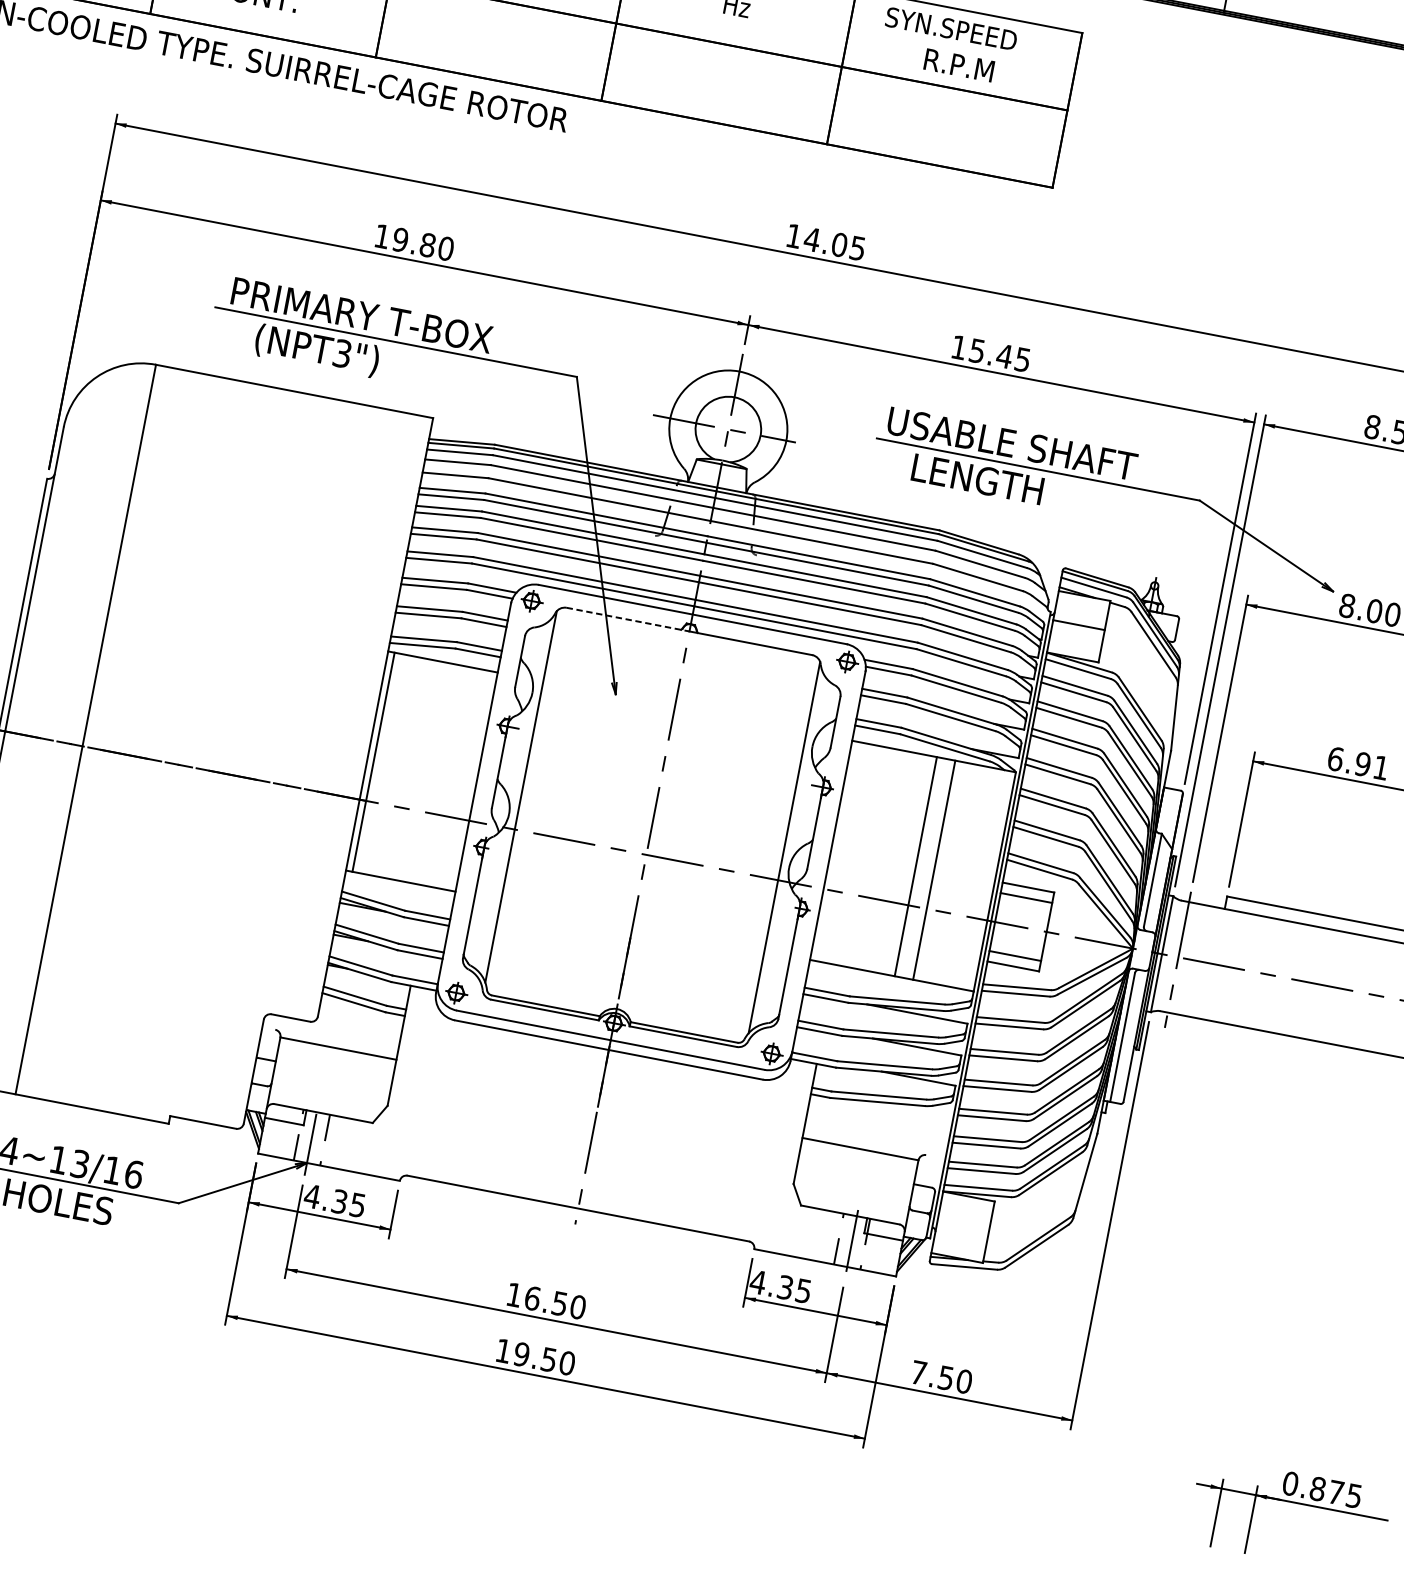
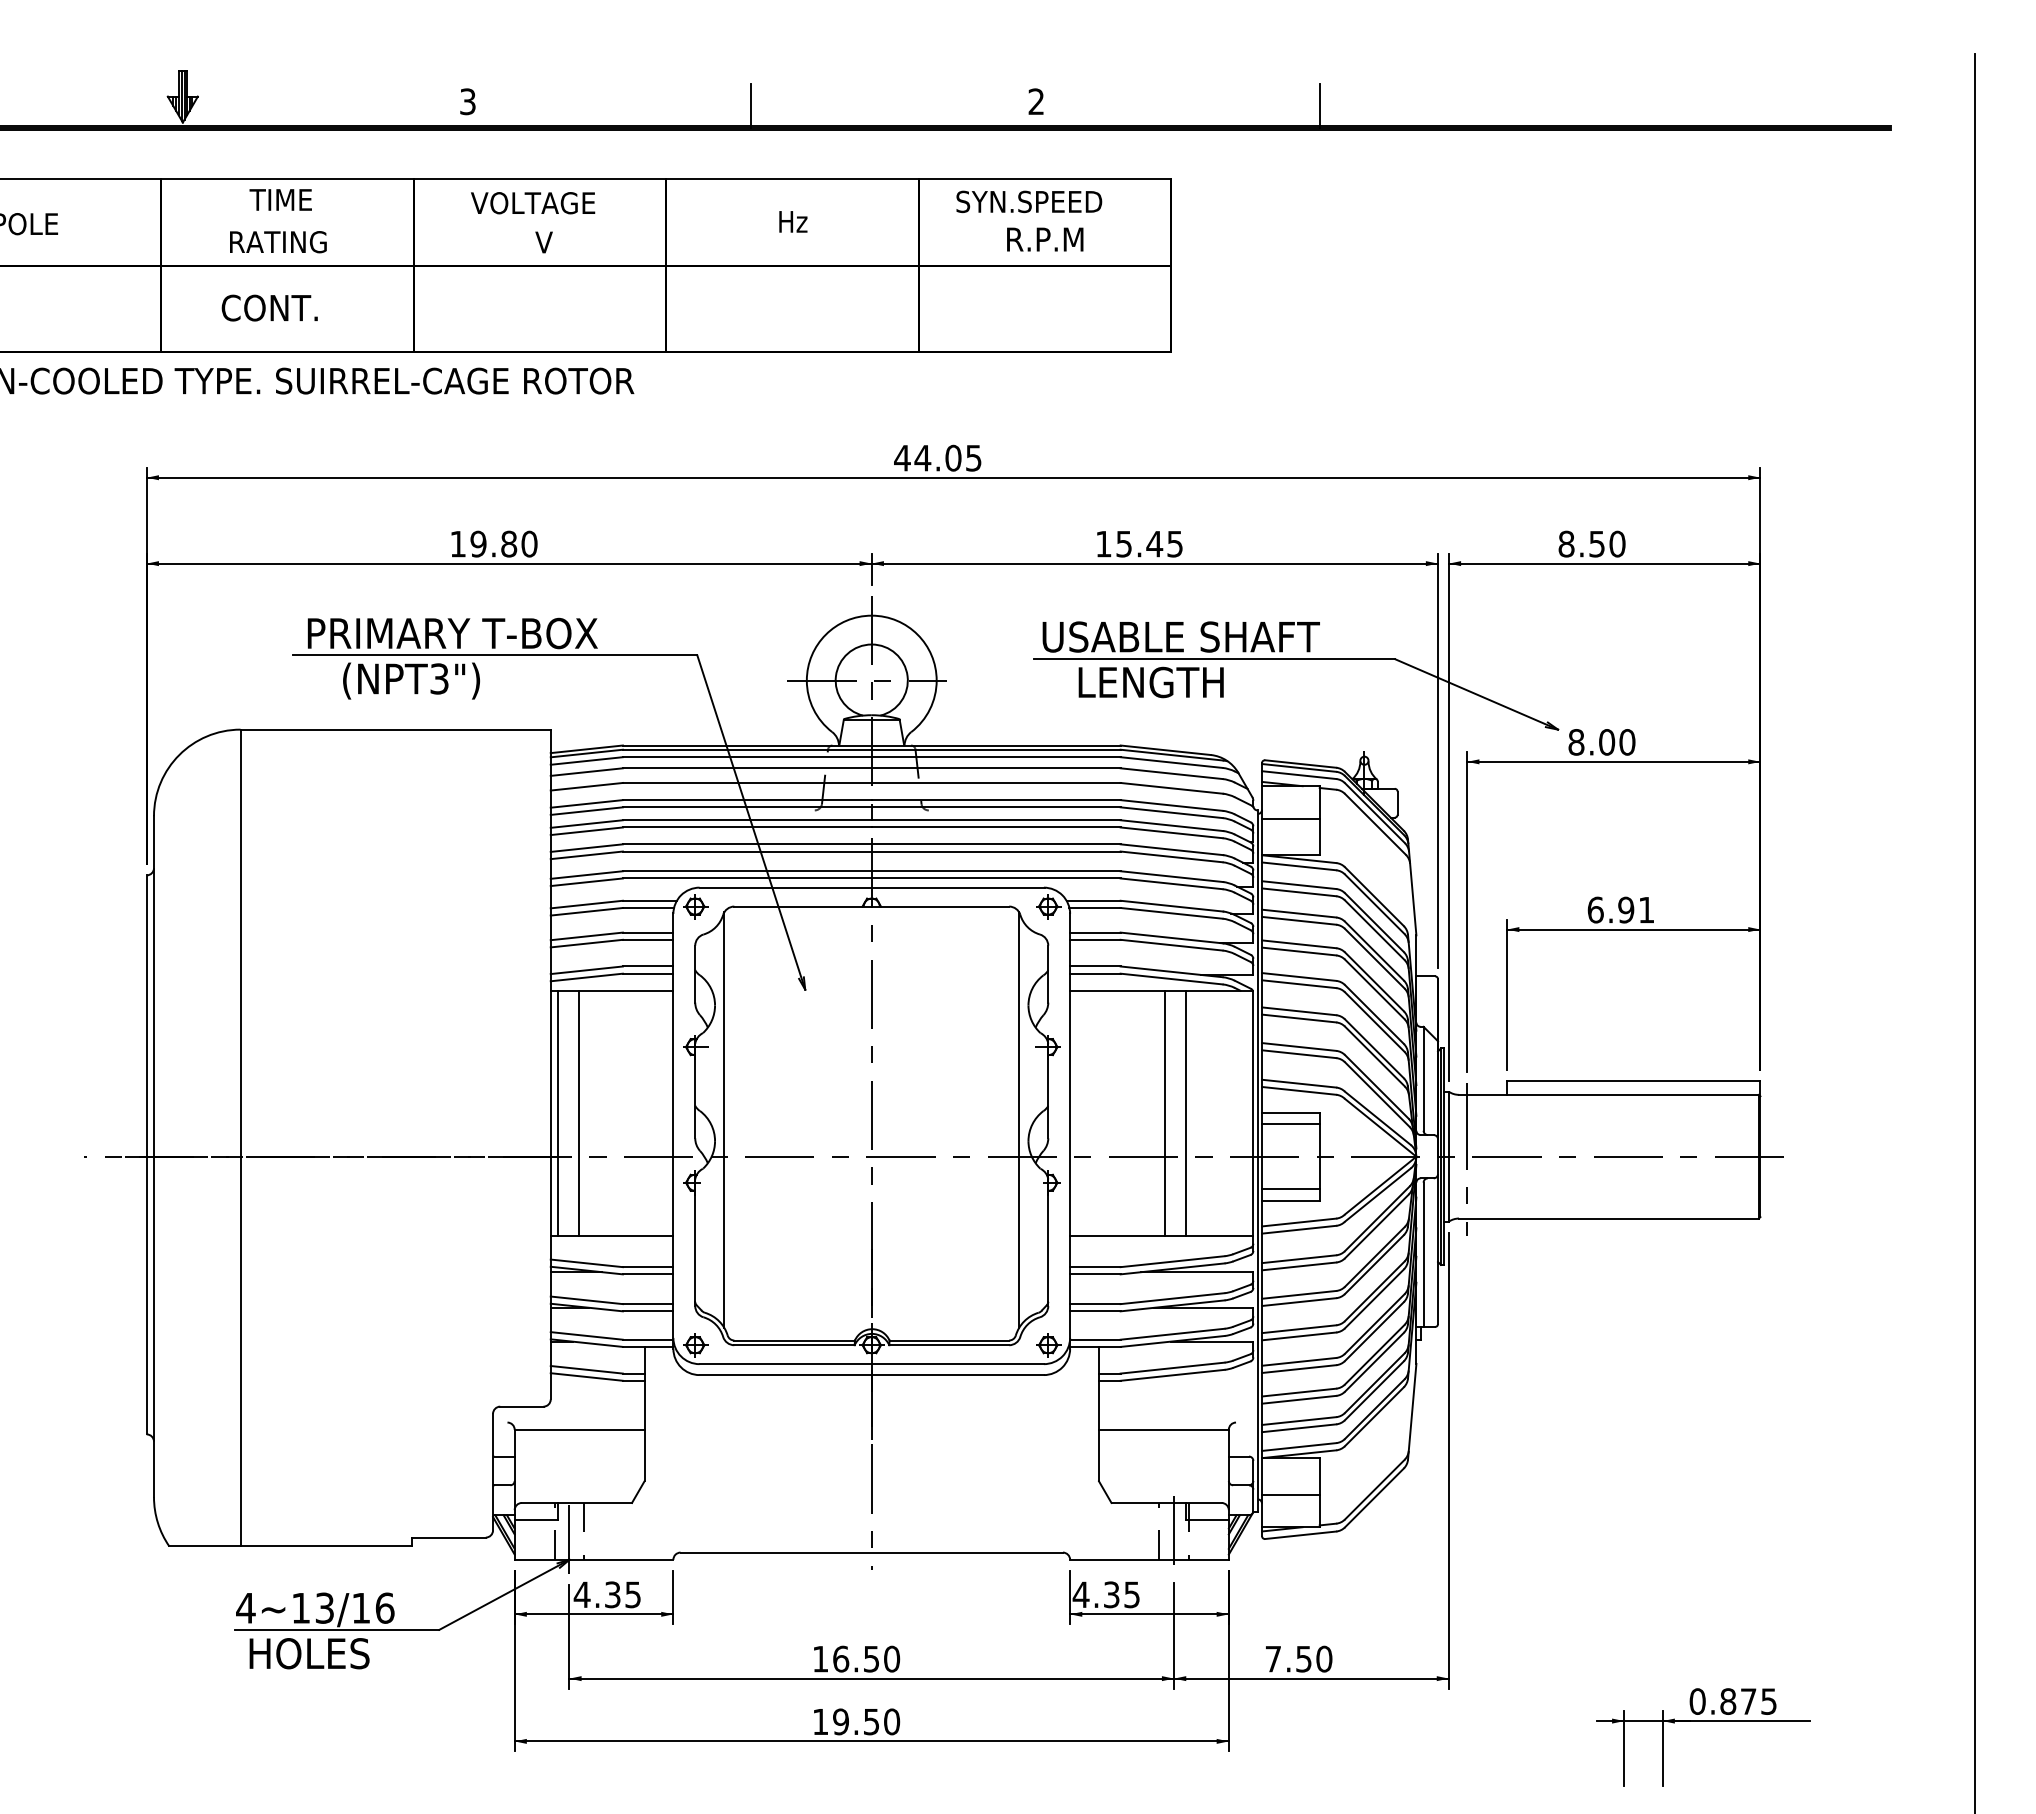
text: (794, 236) -> (902, 458), 14.05 -> 44.05
line: (627, 619) -> (802, 906), dashed -> solid
line: (391, 765) -> (578, 1113), added
line: (962, 1228) -> (1290, 1494), added

